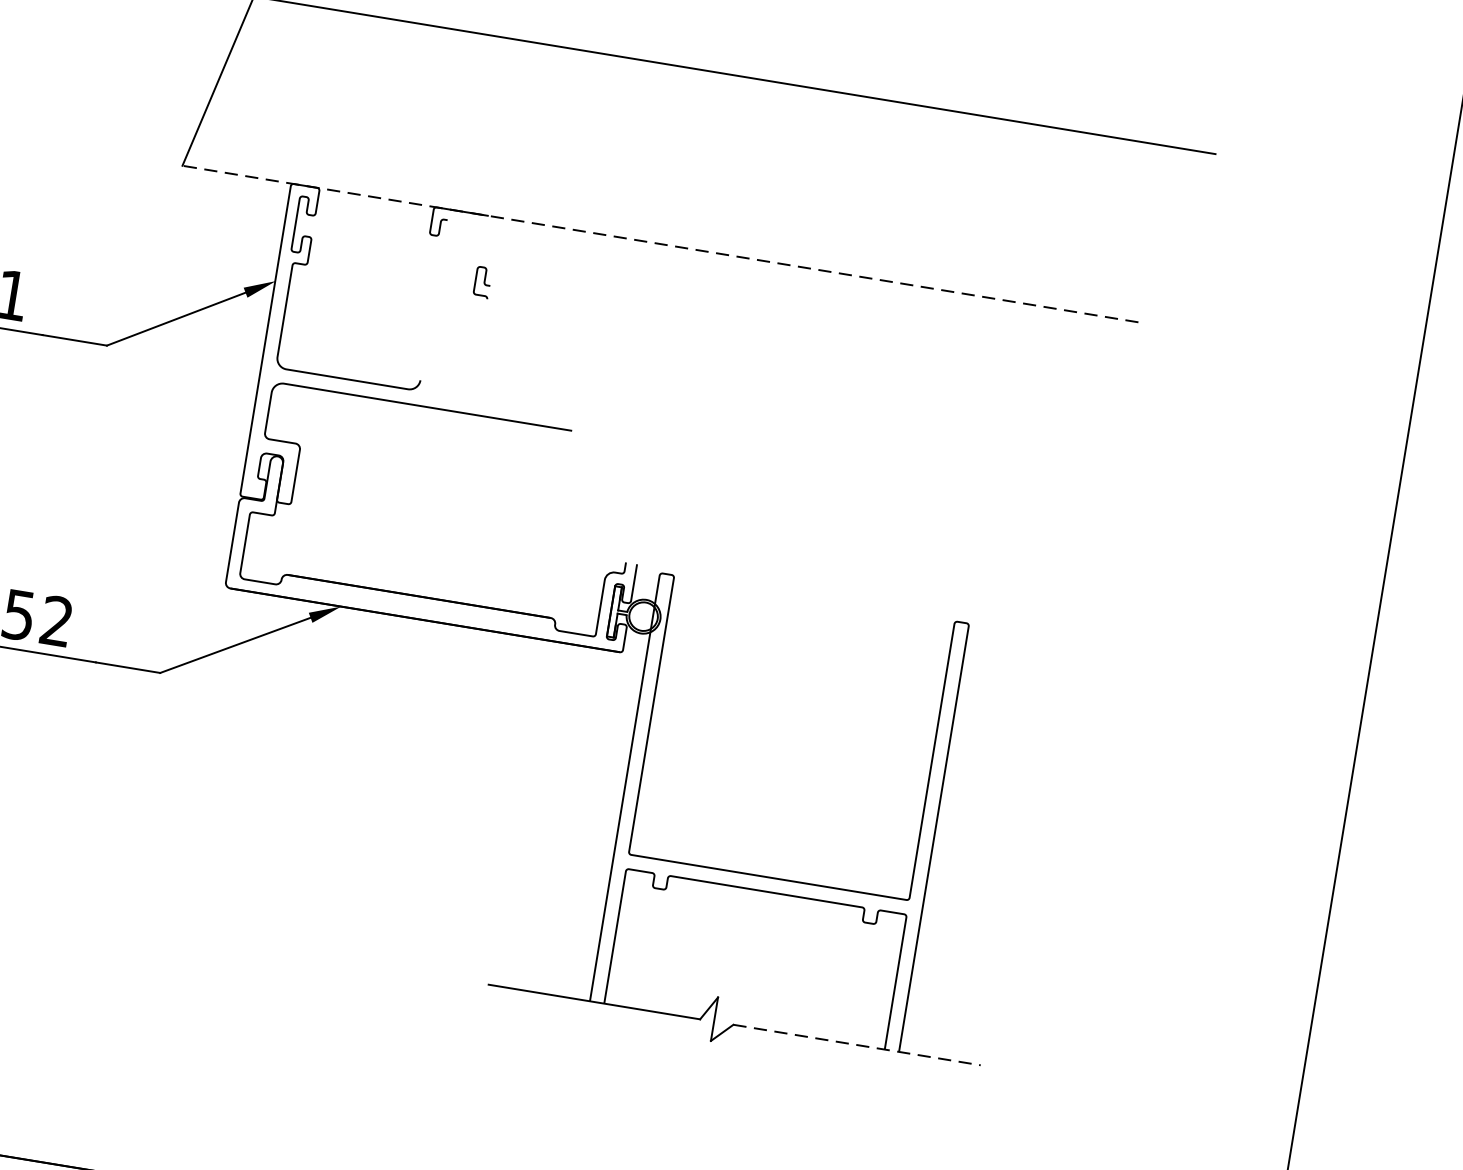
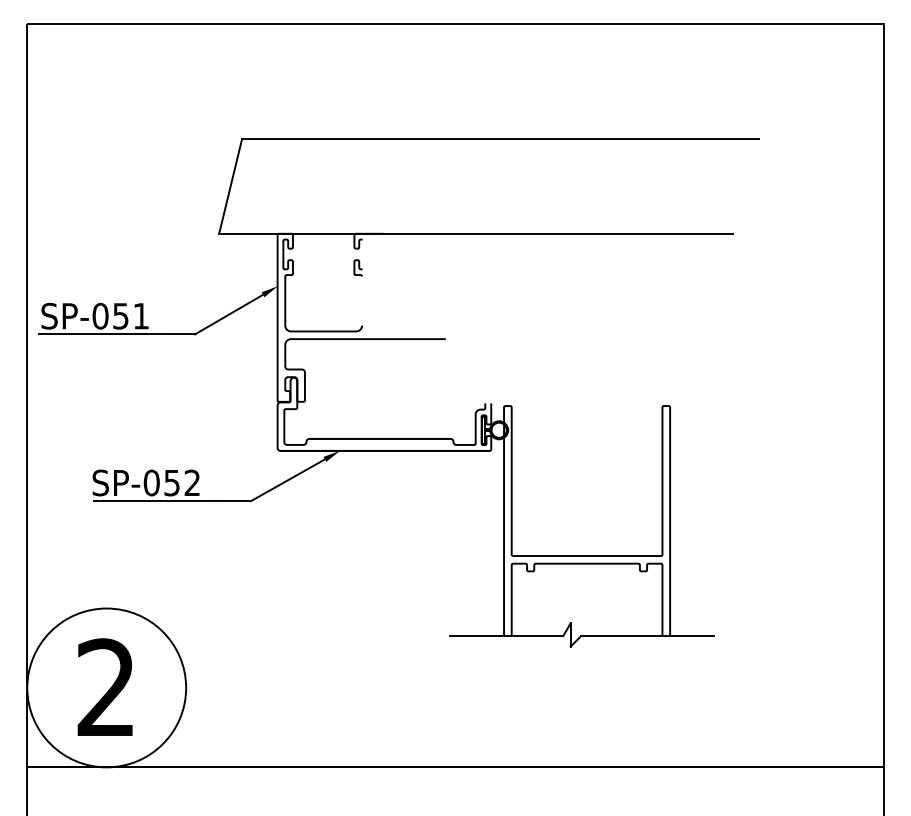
line: (661, 243) -> (476, 233), dashed -> solid
curve: (483, 281) -> (358, 267), moved
line: (858, 1045) -> (648, 636), dashed -> solid

